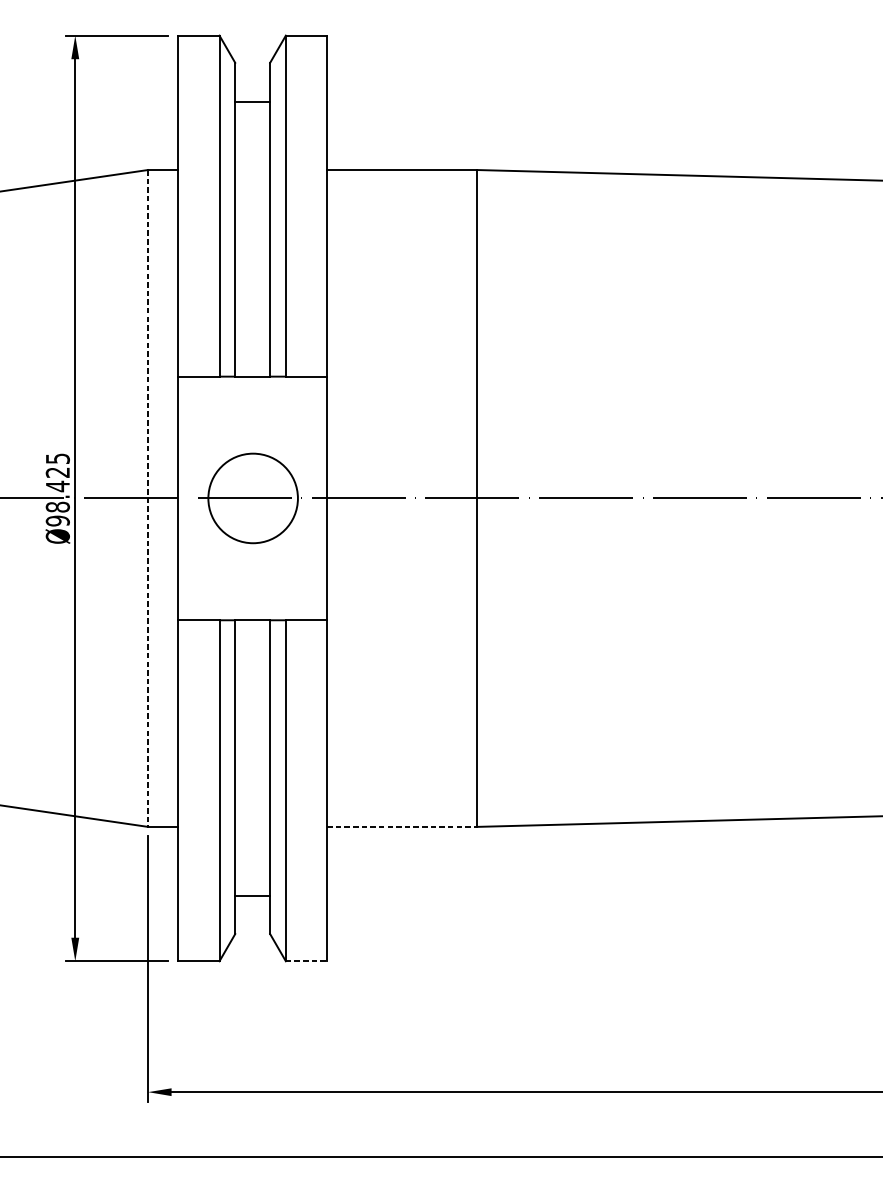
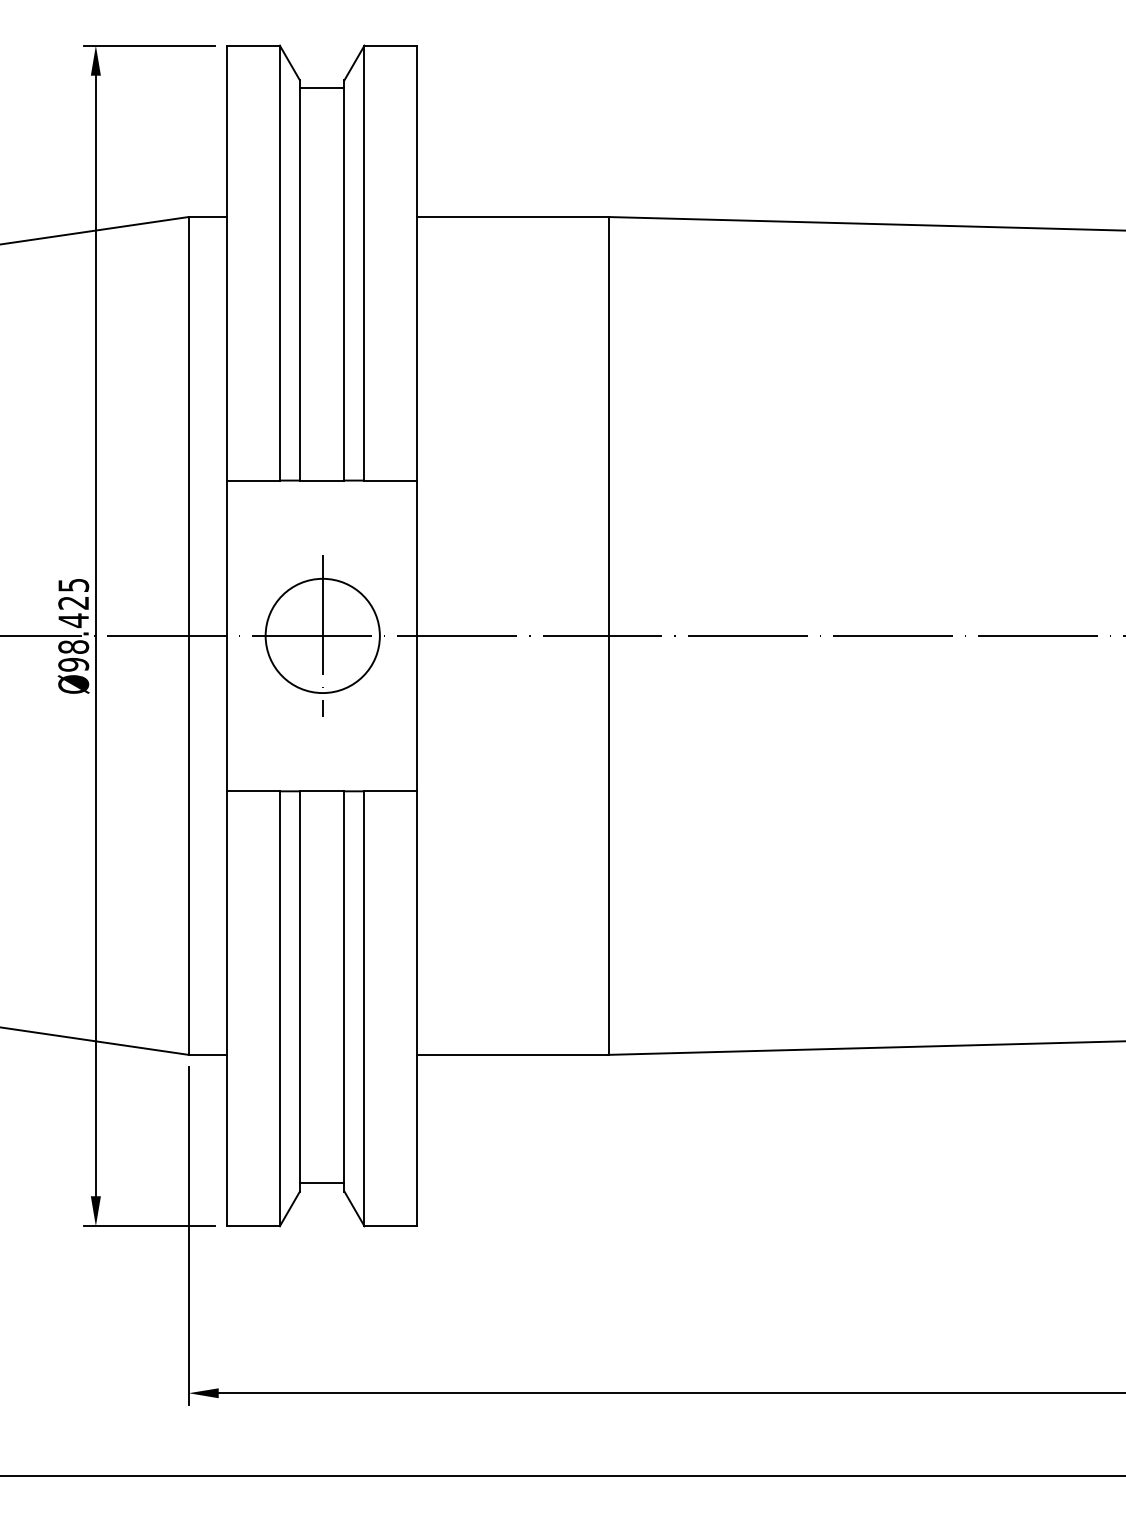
line: (252, 102) -> (321, 88), moved
line: (147, 498) -> (188, 635), dashed -> solid
line: (252, 498) -> (322, 635), added
line: (401, 826) -> (512, 1054), dashed -> solid
line: (252, 896) -> (321, 1183), moved
line: (307, 961) -> (391, 1226), dashed -> solid

